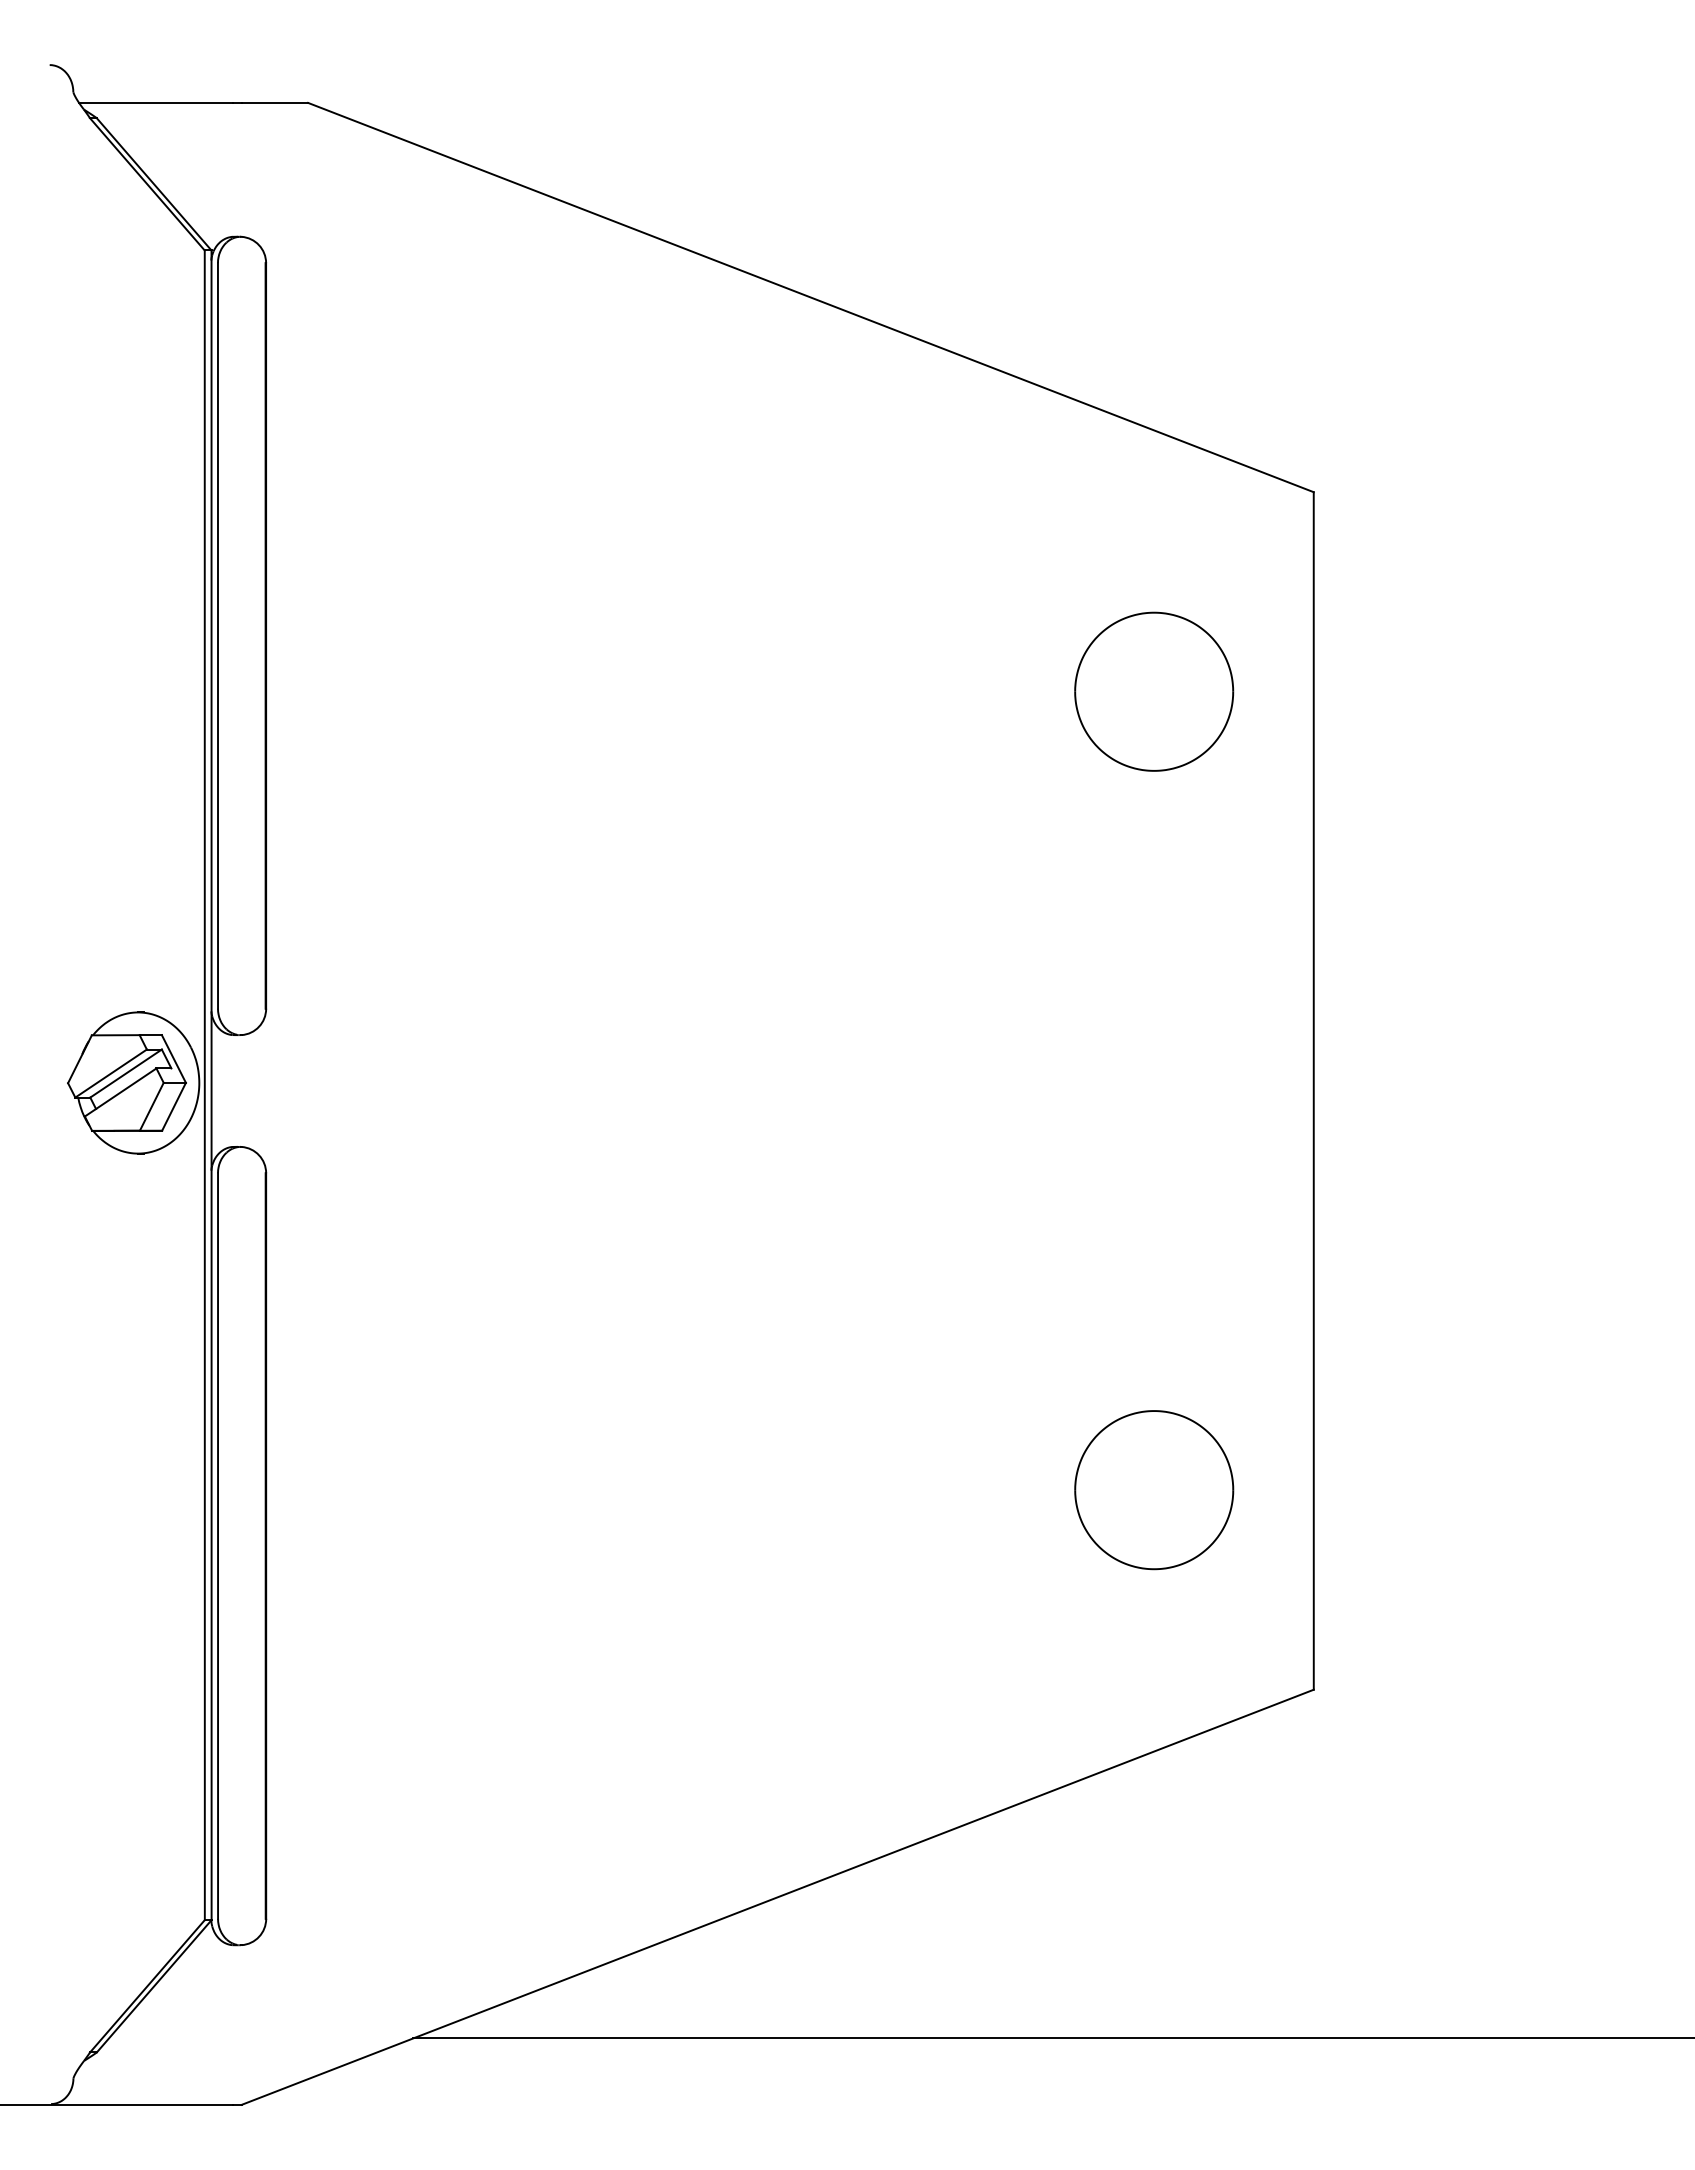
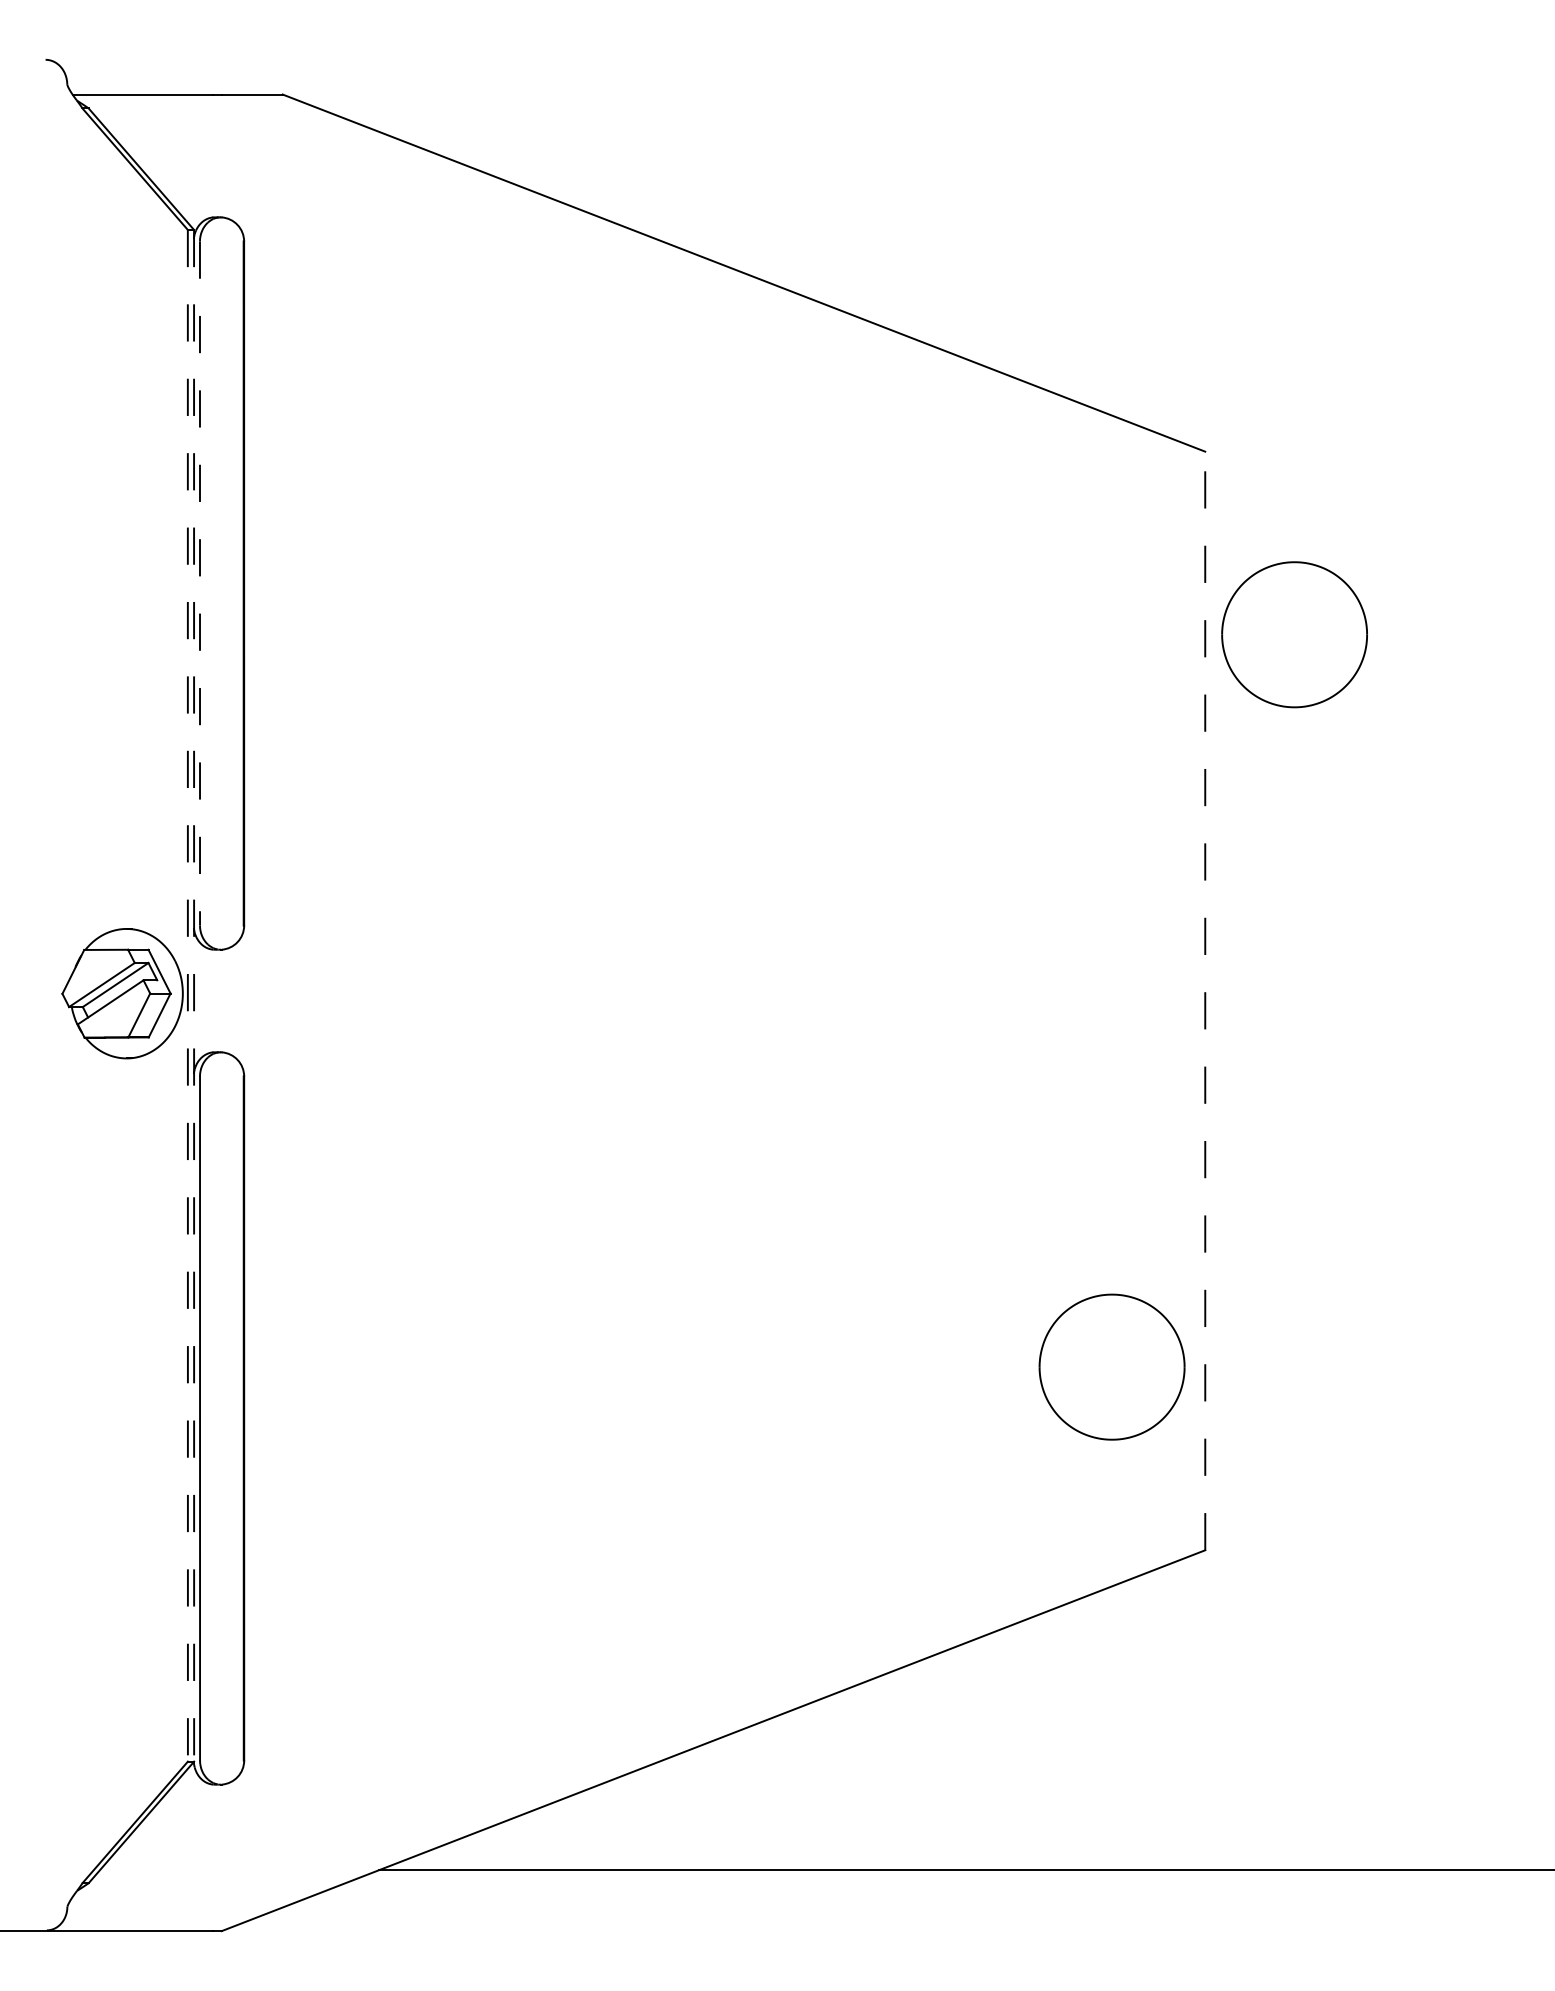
line: (218, 635) -> (200, 583), solid -> dashed
part: (1154, 691) -> (1294, 634), moved
line: (204, 1085) -> (187, 995), solid -> dashed
line: (211, 1085) -> (194, 995), solid -> dashed
line: (1313, 1090) -> (1205, 1000), solid -> dashed
part: (1154, 1490) -> (1112, 1367), moved

